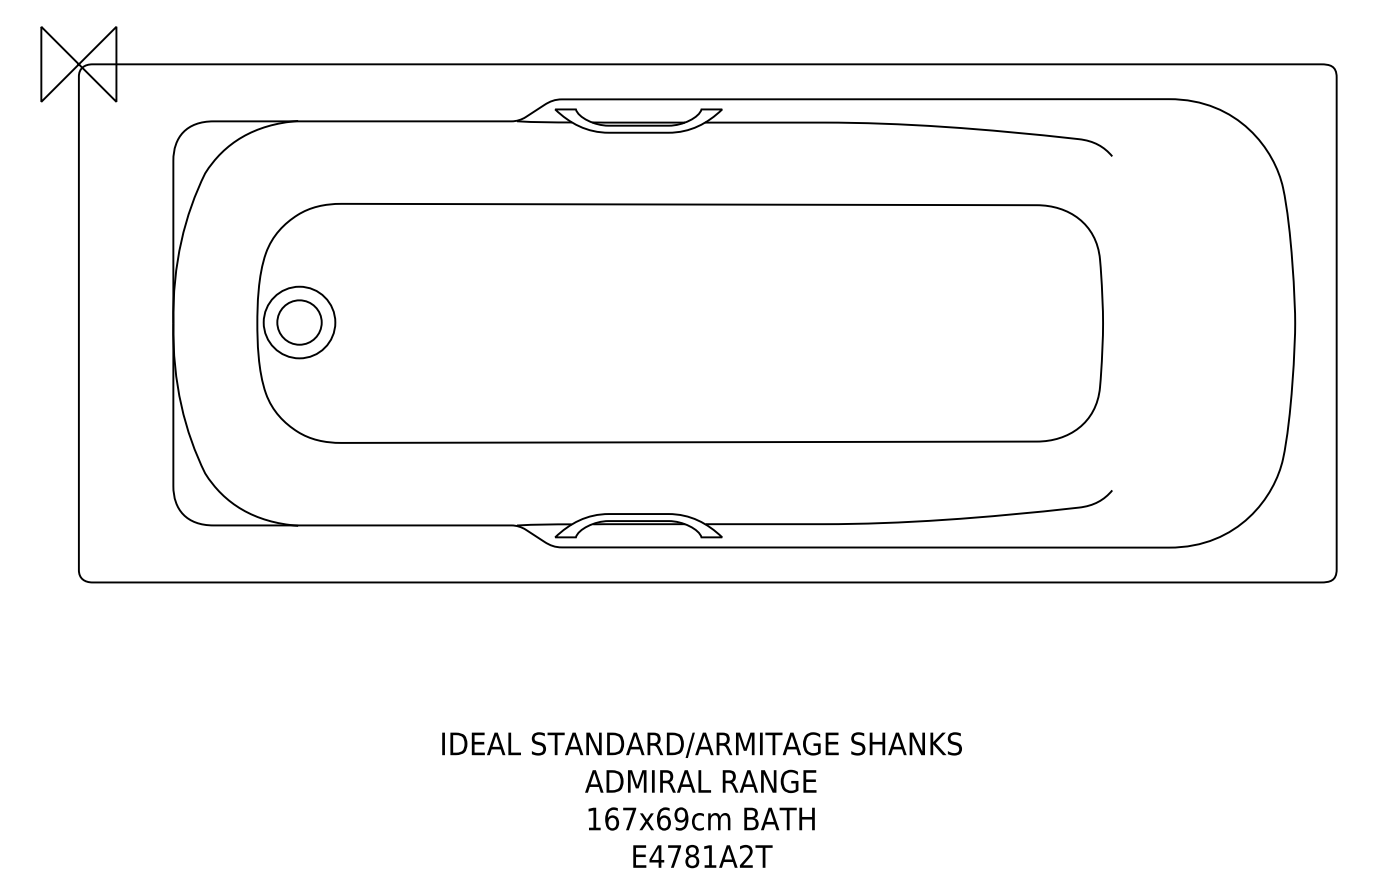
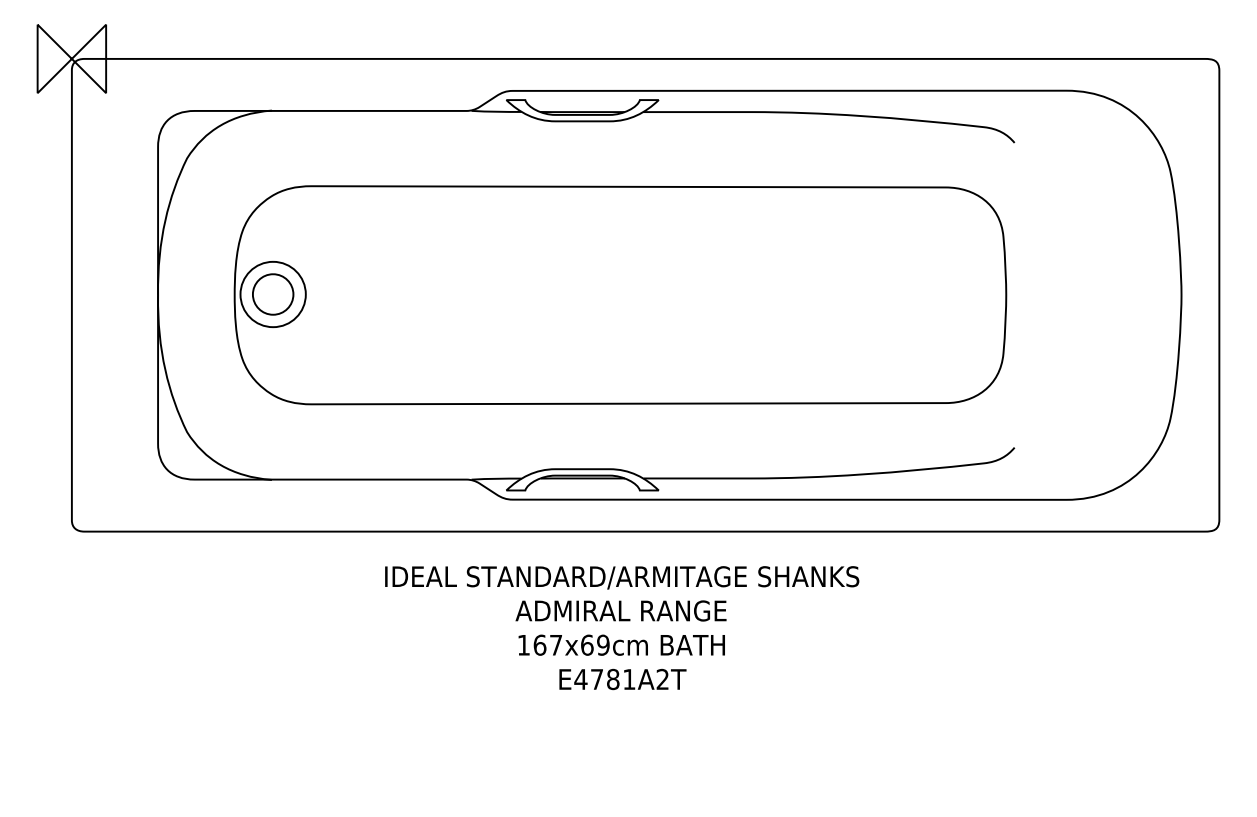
text: (701, 800) -> (621, 628), moved

